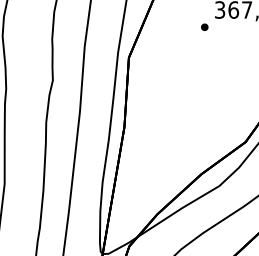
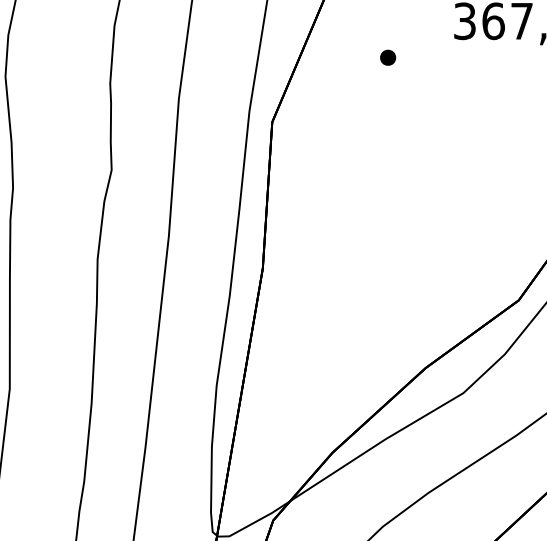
part: (204, 26) -> (387, 56), moved

